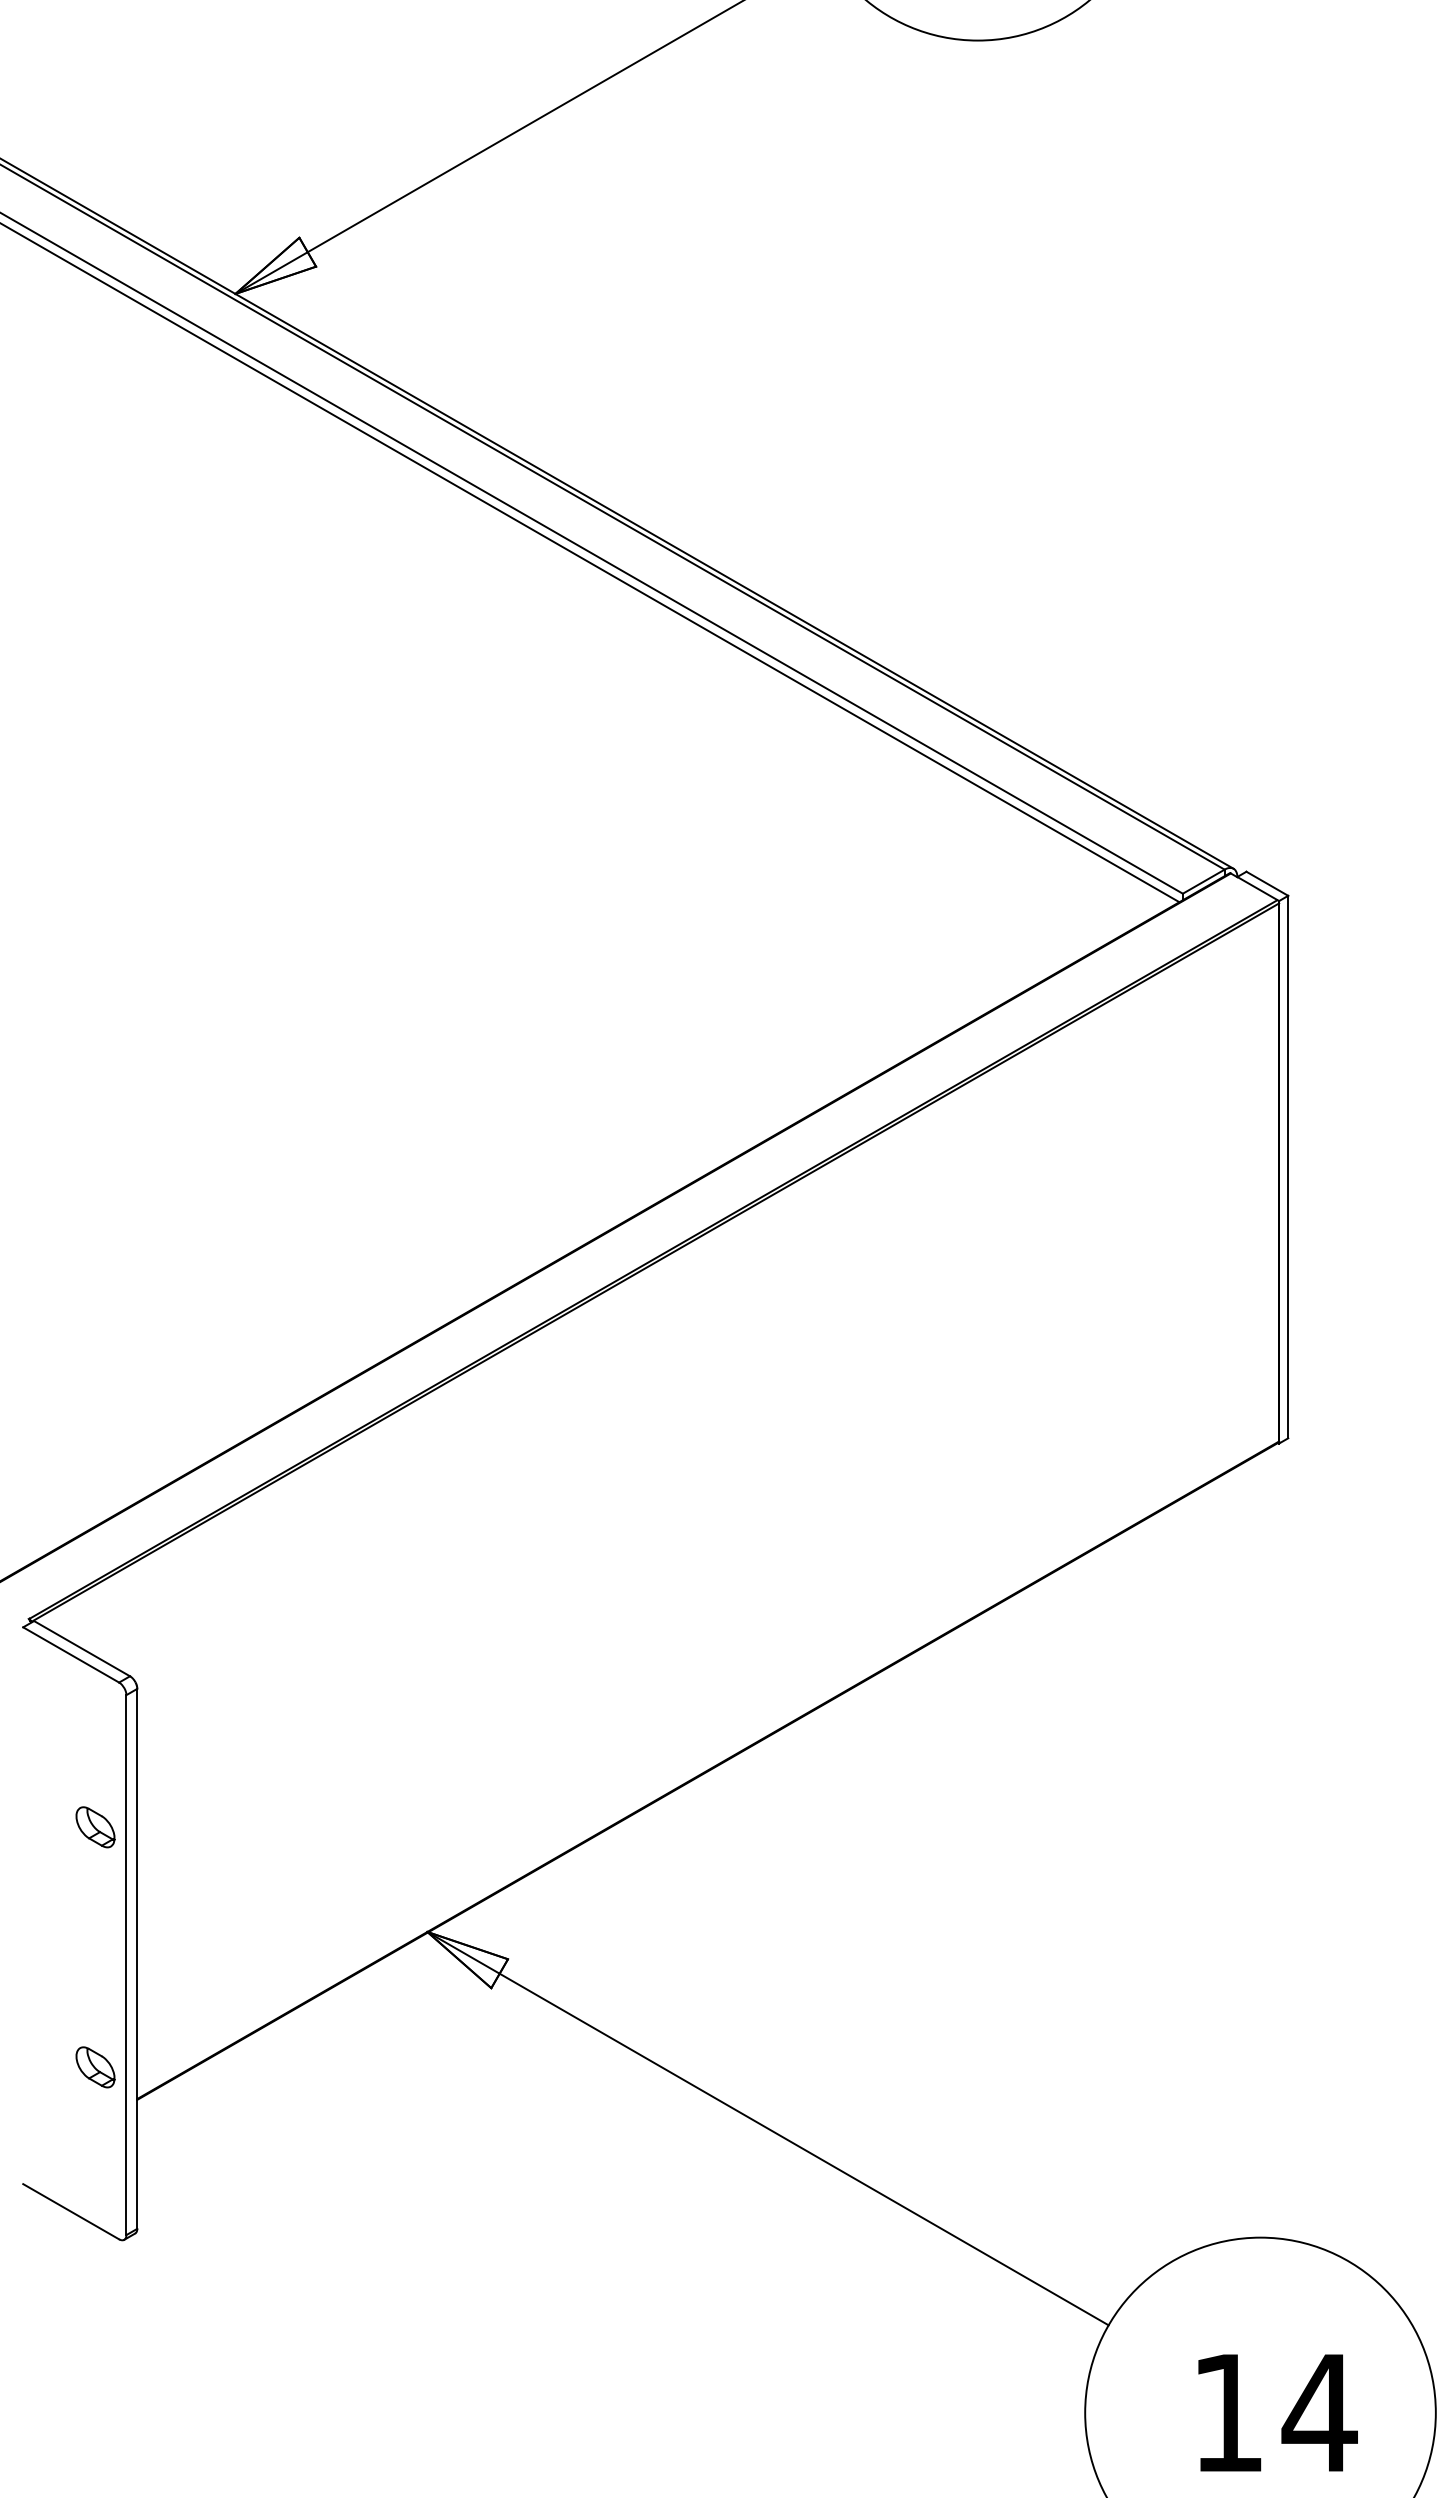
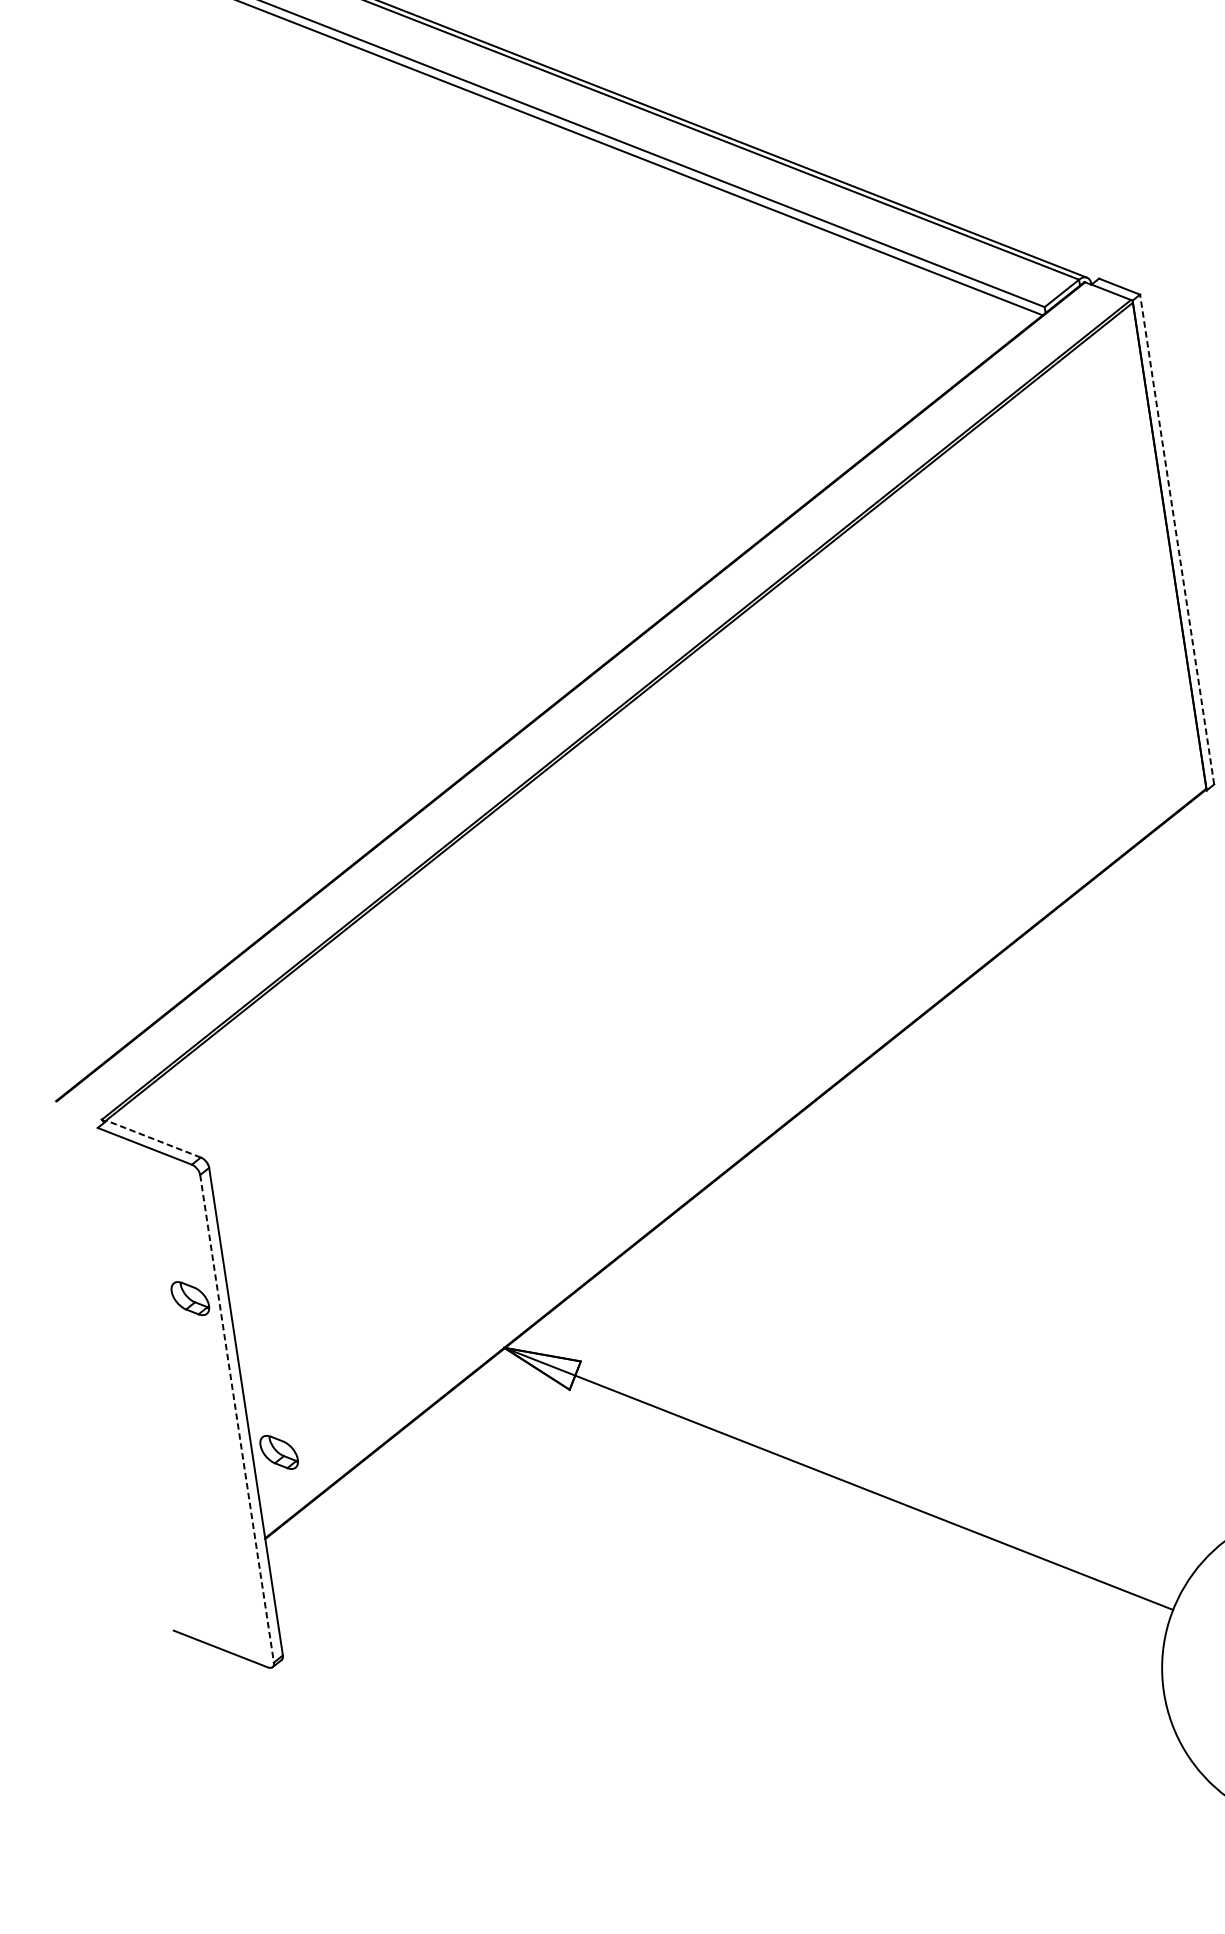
line: (1288, 1166) -> (1177, 539), solid -> dashed
line: (81, 1648) -> (153, 1139), solid -> dashed
line: (126, 1965) -> (237, 1419), solid -> dashed
part: (95, 2067) -> (279, 1452), moved

